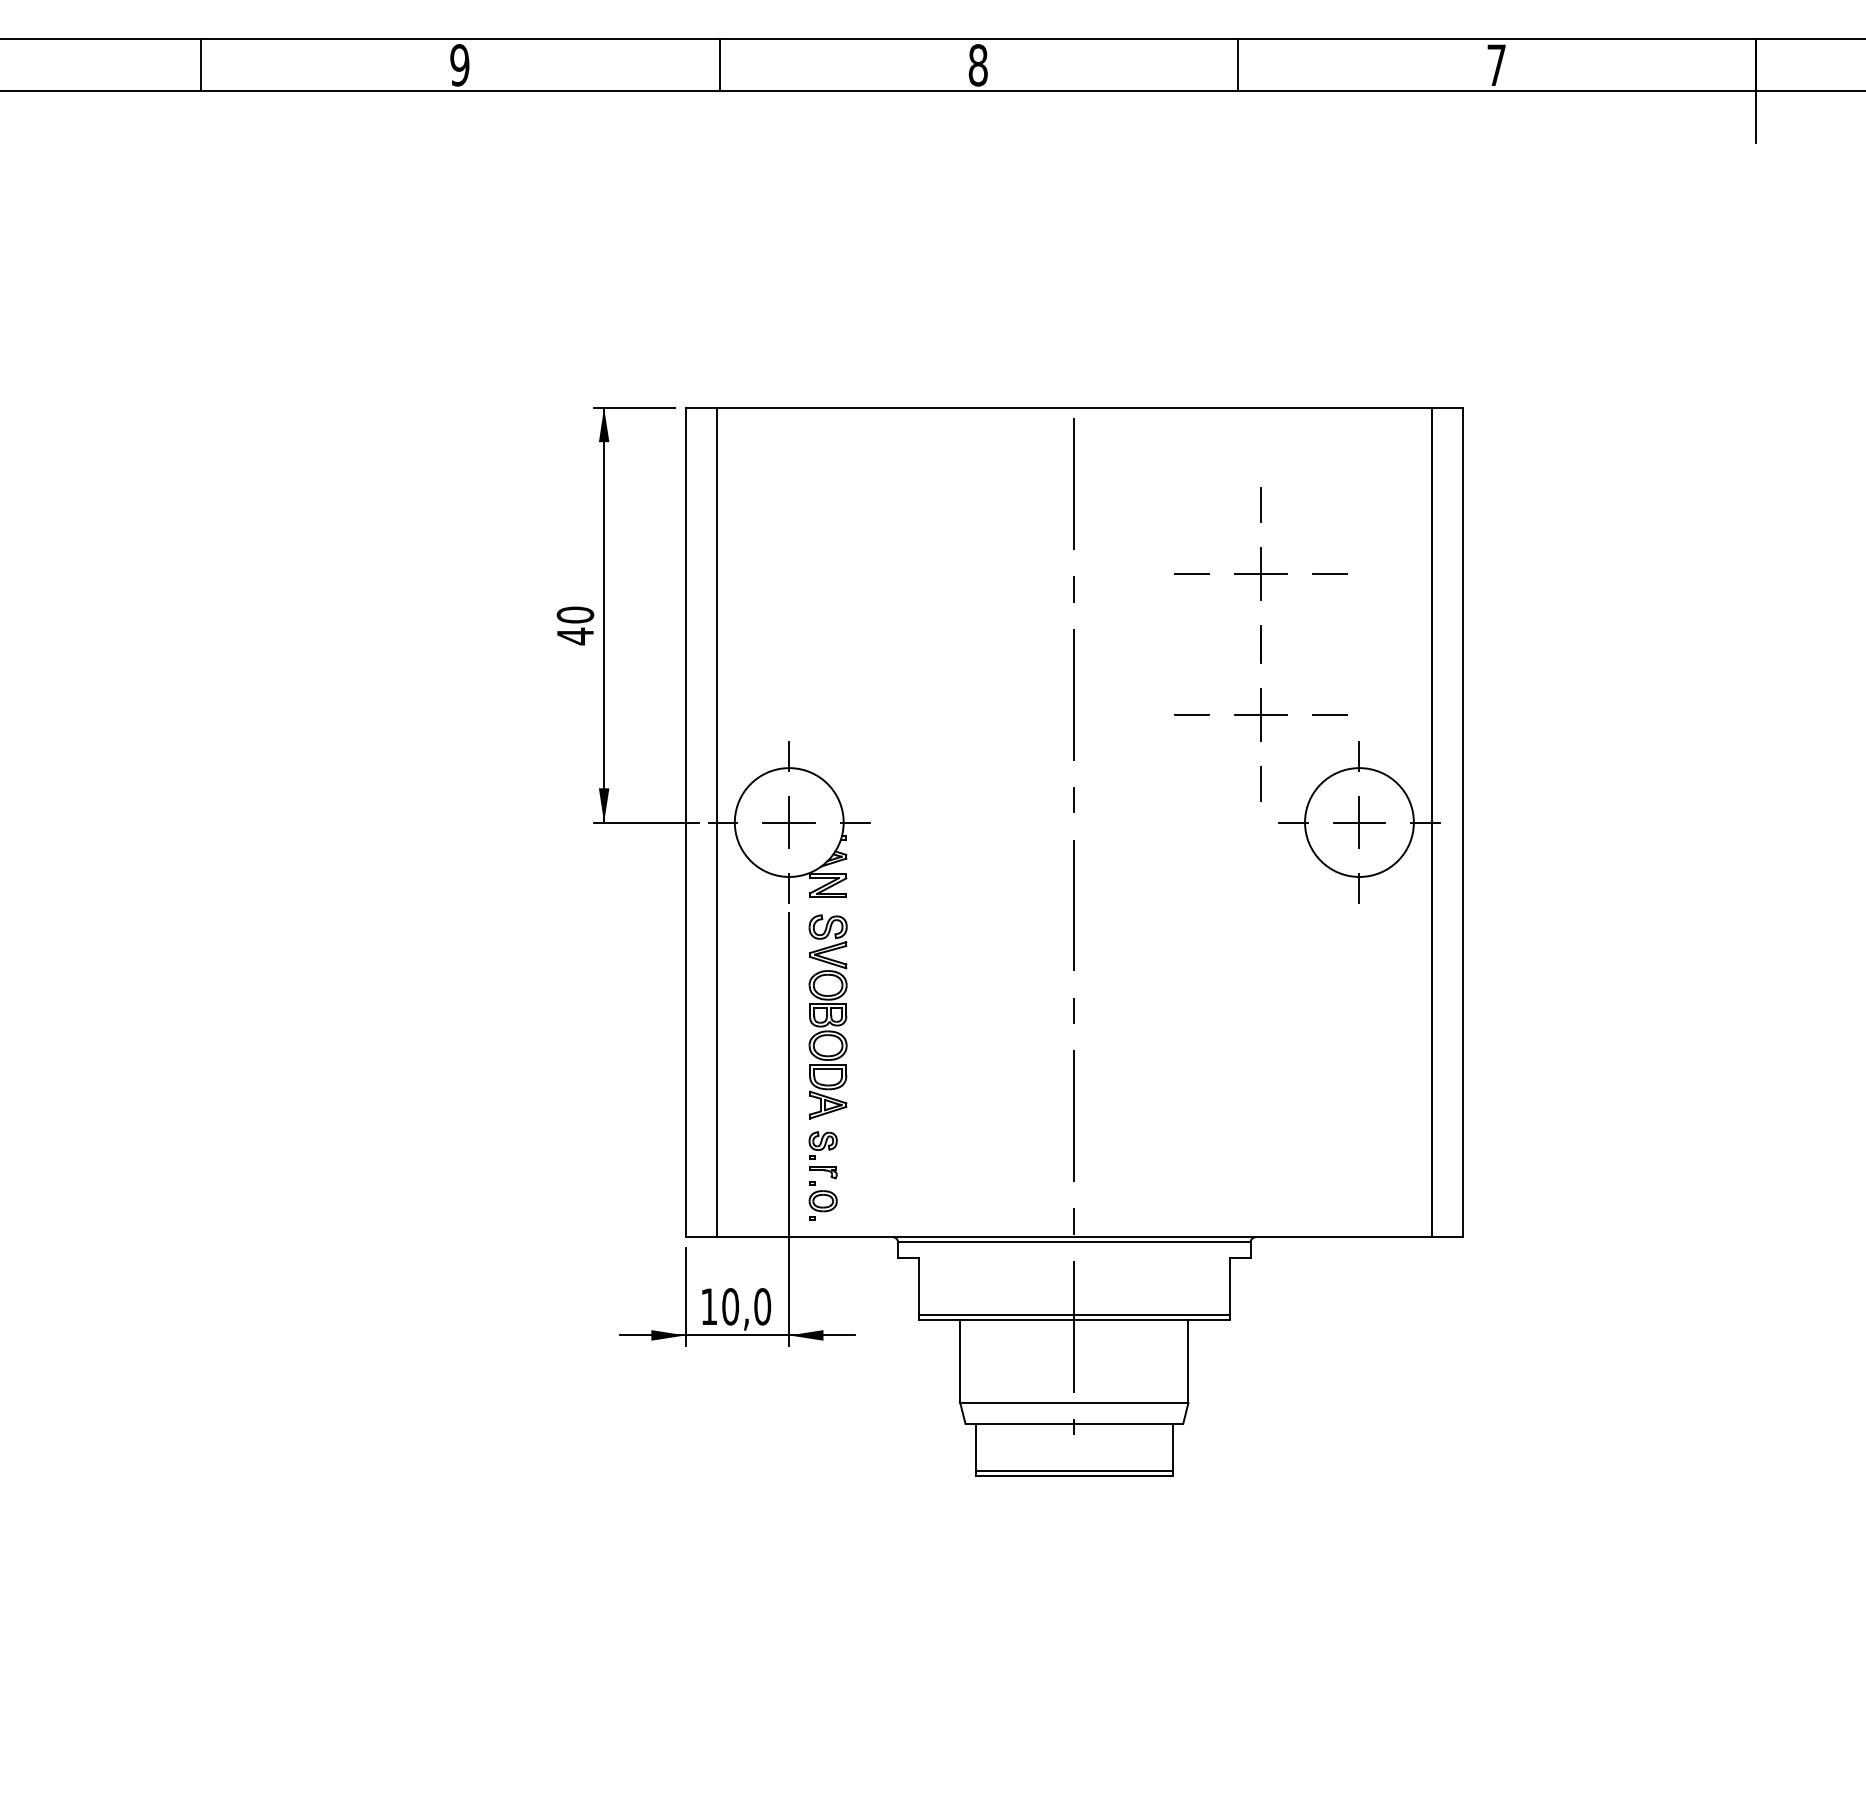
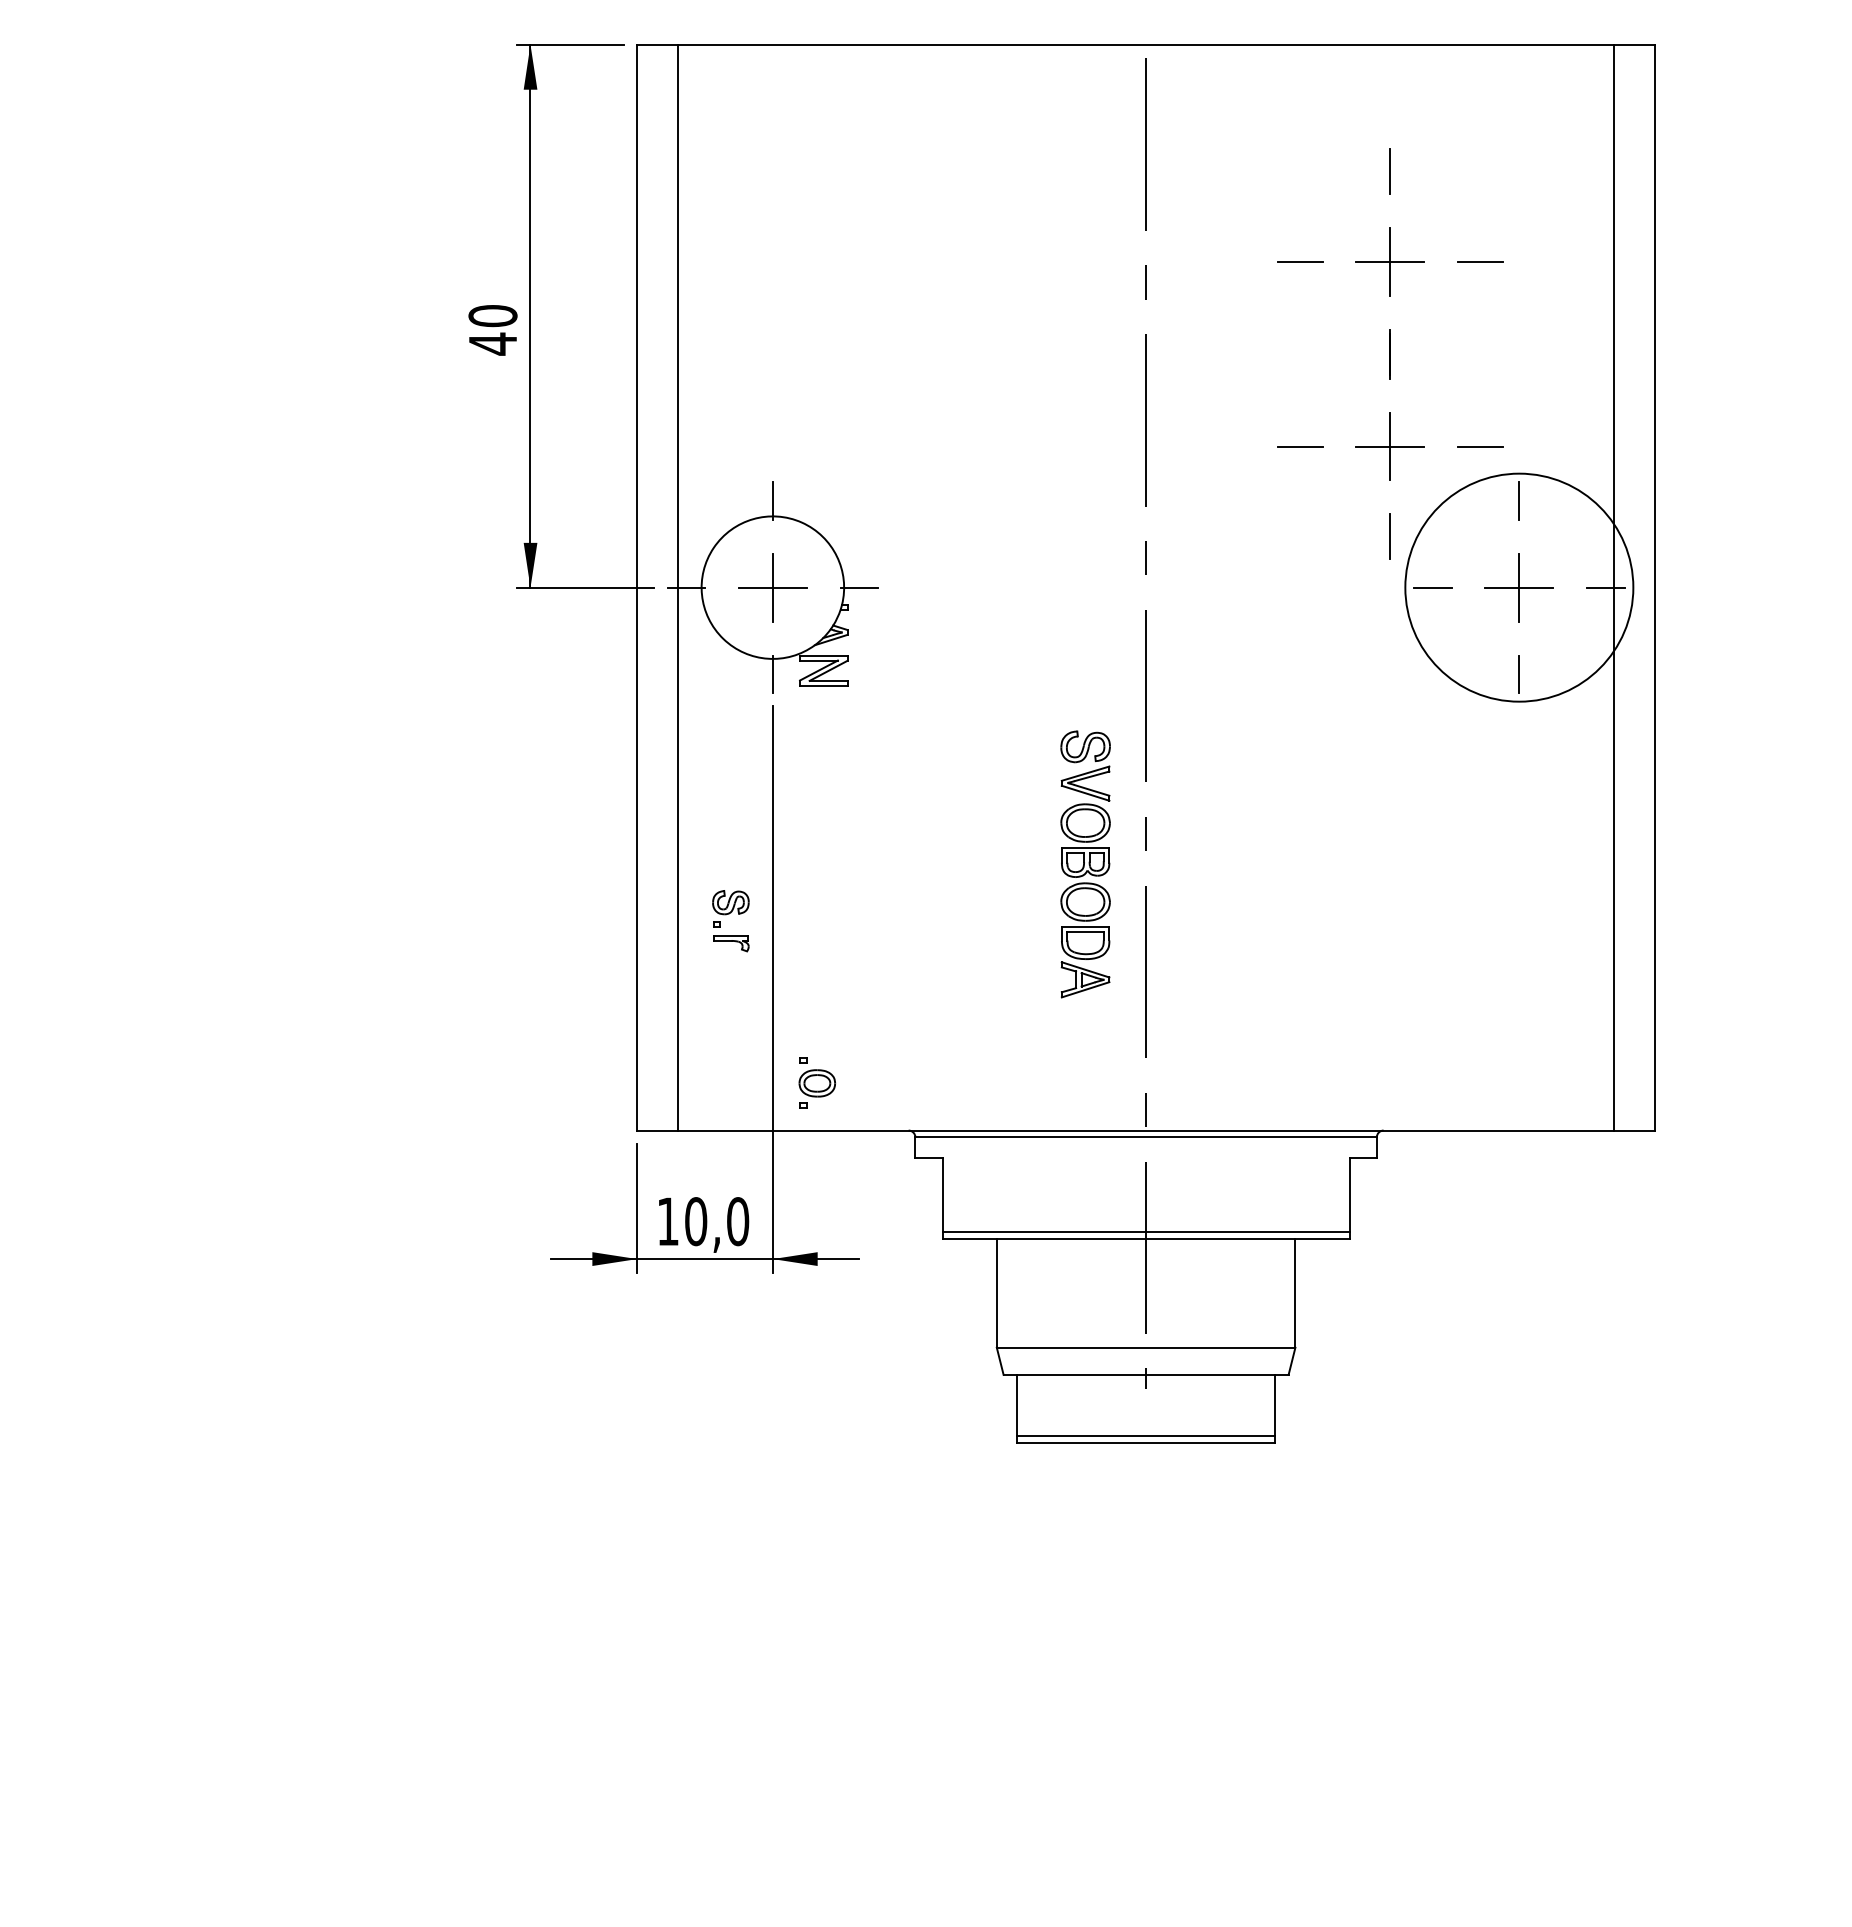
circle: (1359, 822) -> (1519, 587), size x1.6
part: (827, 1016) -> (1084, 863), moved
part: (822, 1155) -> (730, 921), moved

